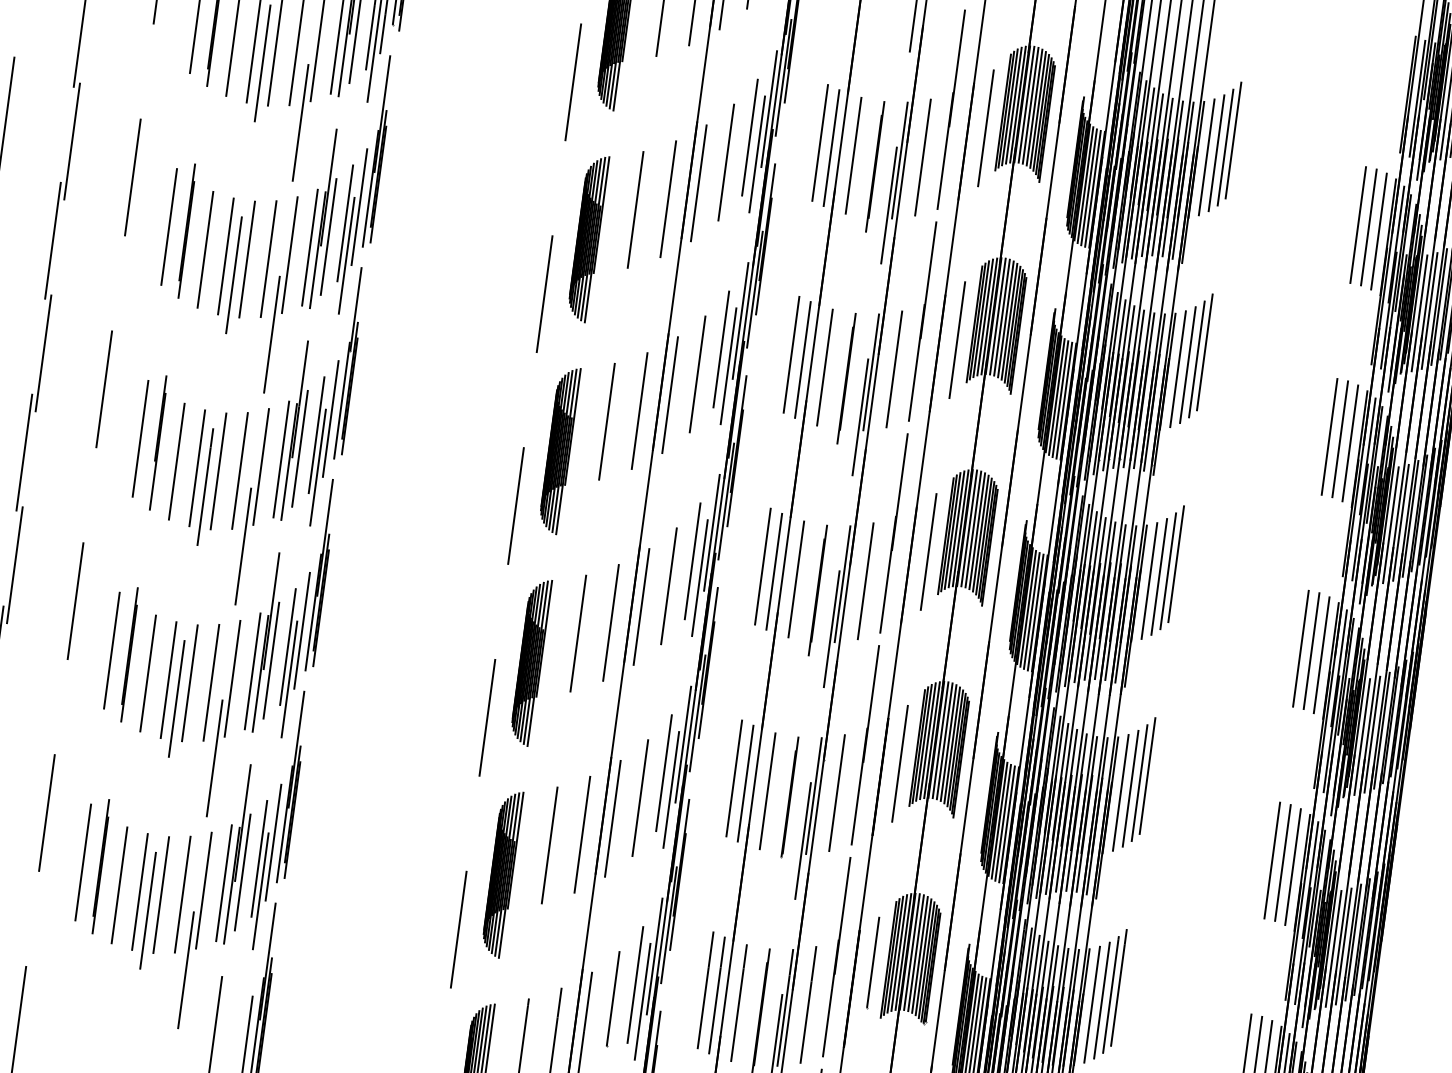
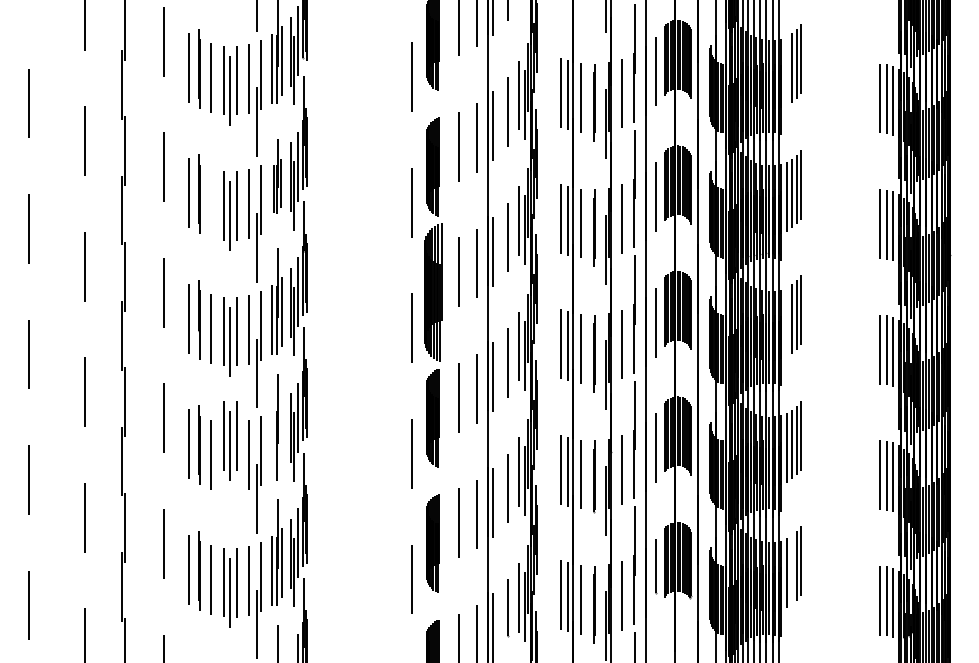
line: (1206, 157) -> (786, 71), removed
part: (321, 218) -> (276, 176), size x0.7
line: (205, 249) -> (211, 203), removed
part: (558, 450) -> (432, 292), size x1.4
line: (1148, 581) -> (786, 322), removed
line: (271, 660) -> (282, 437), removed
line: (253, 671) -> (272, 445), removed
part: (178, 689) -> (230, 440), moved
line: (1102, 999) -> (792, 569), removed

